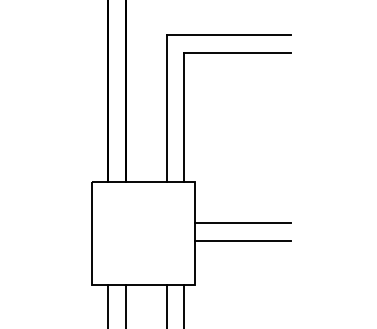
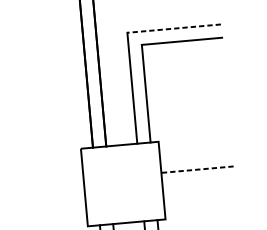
line: (228, 35) -> (174, 28), solid -> dashed
line: (242, 223) -> (197, 169), solid -> dashed
line: (242, 240) -> (198, 182), removed

